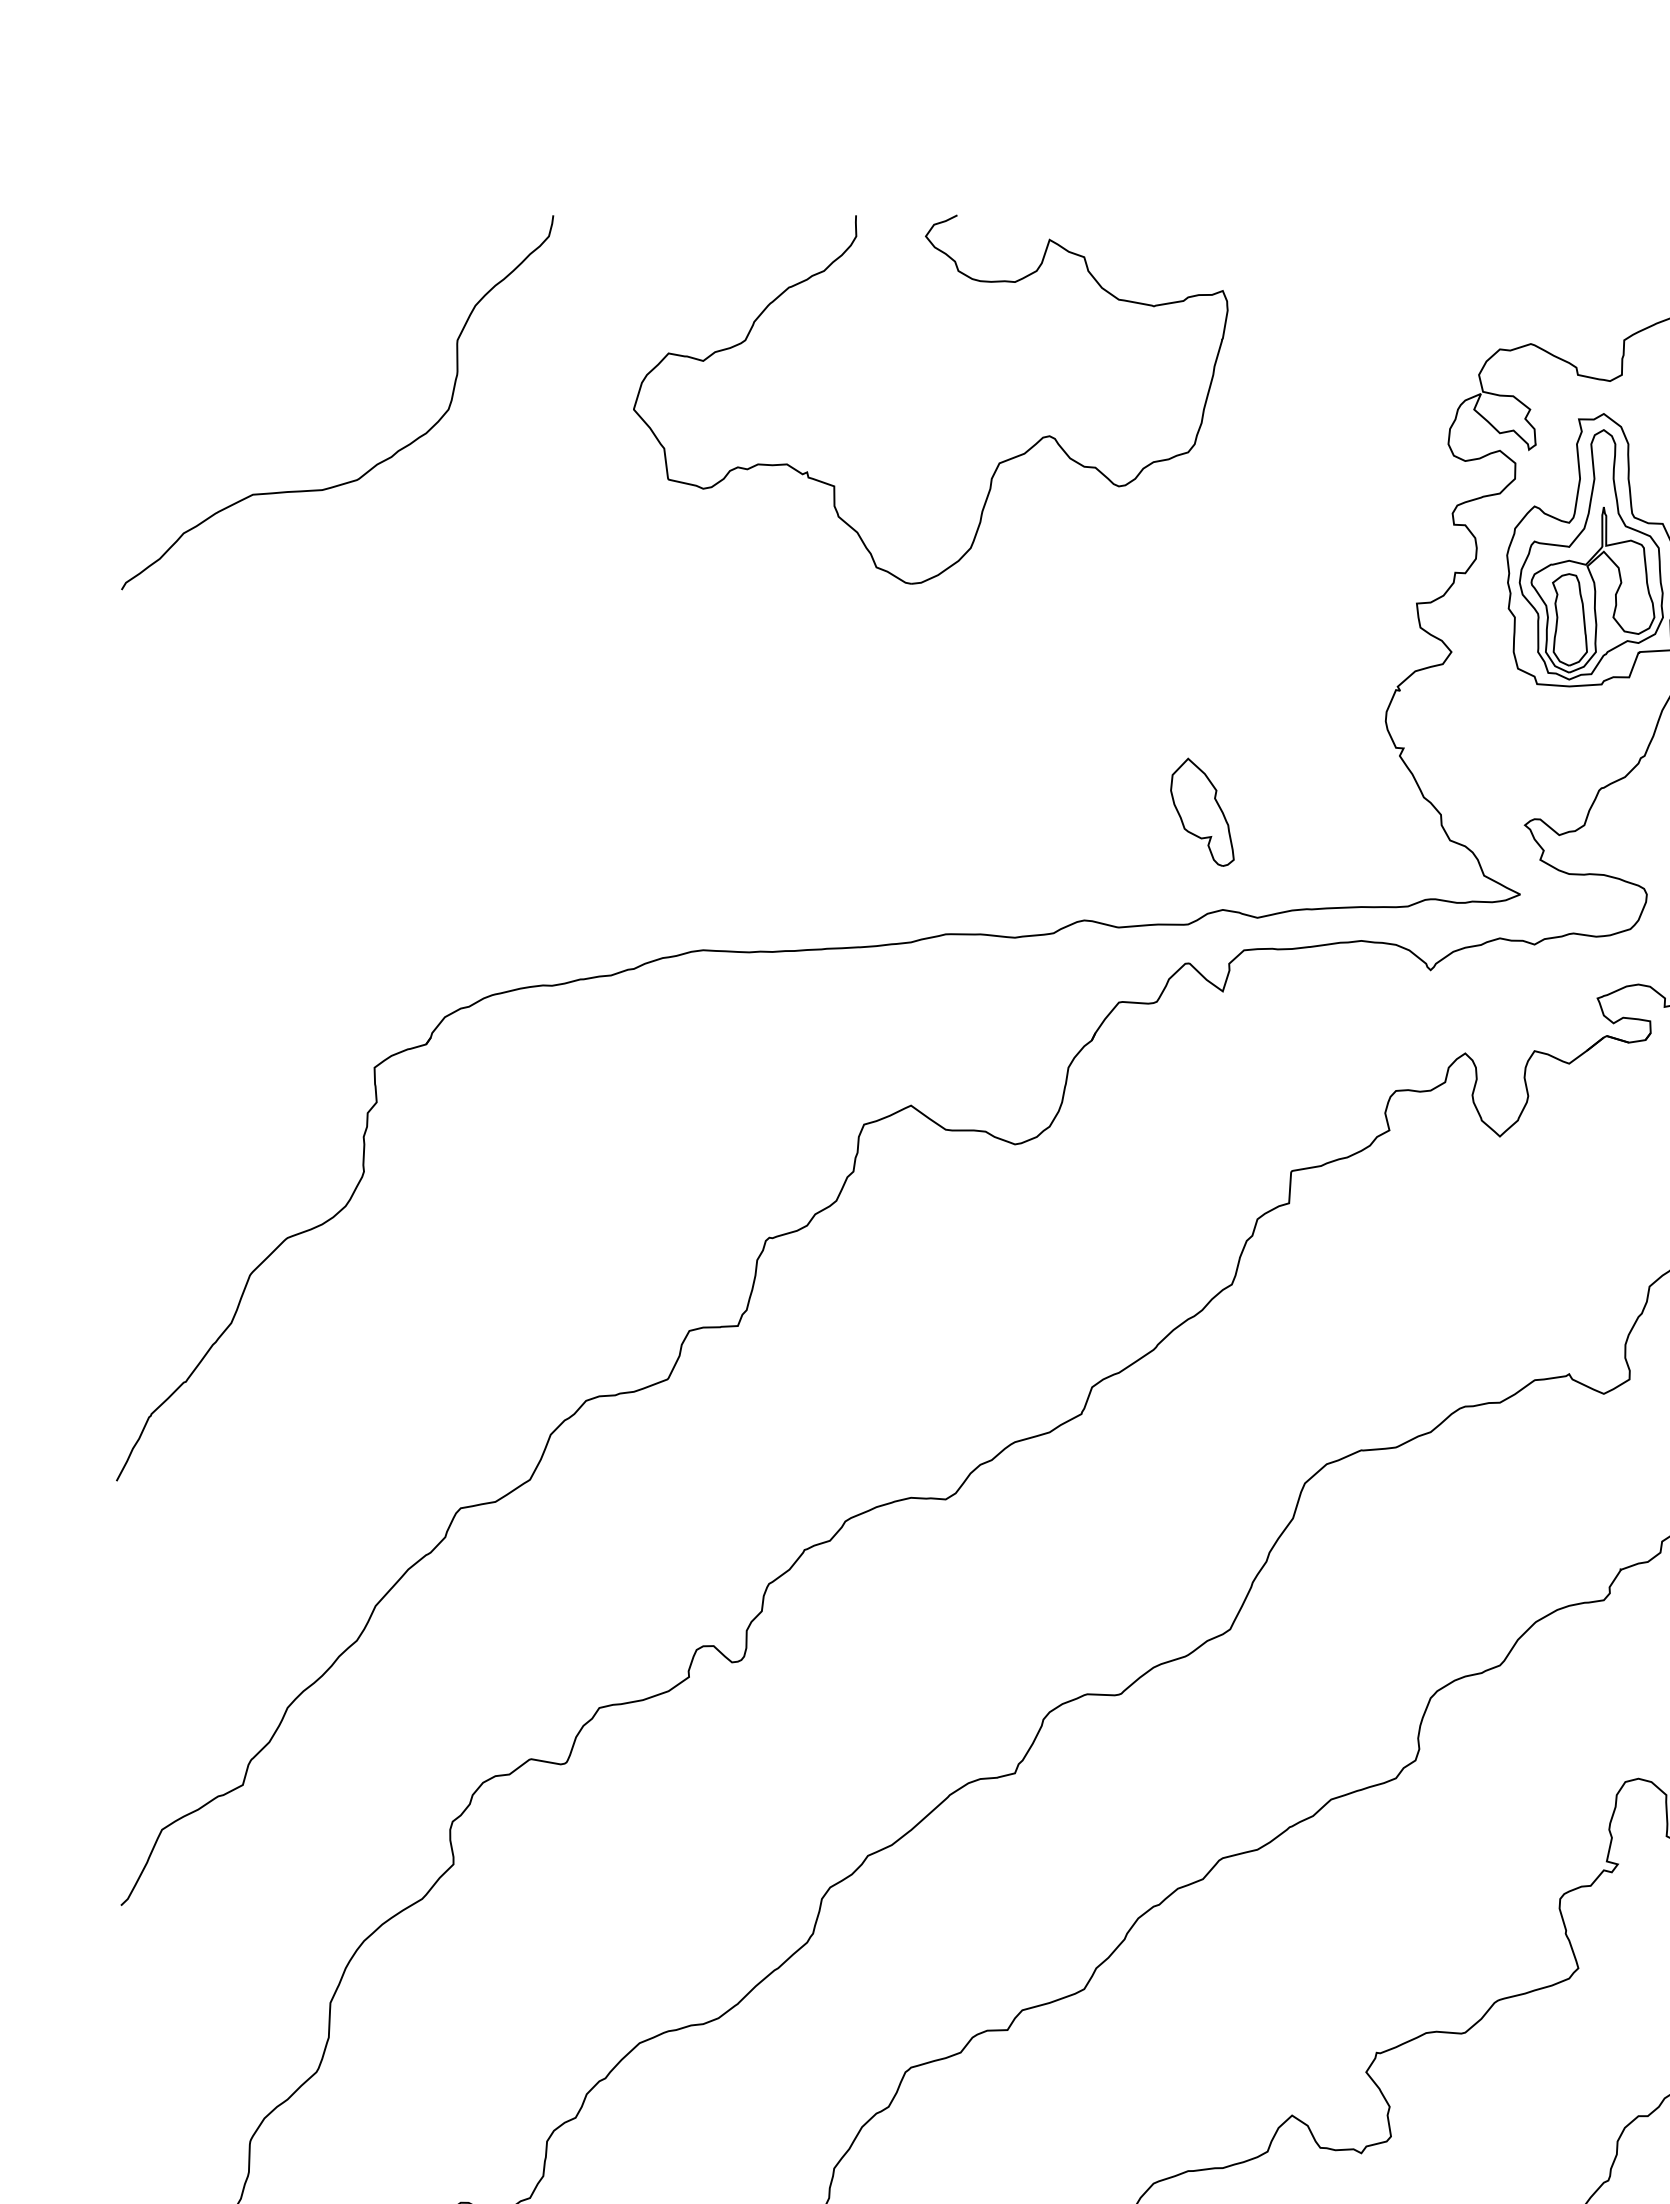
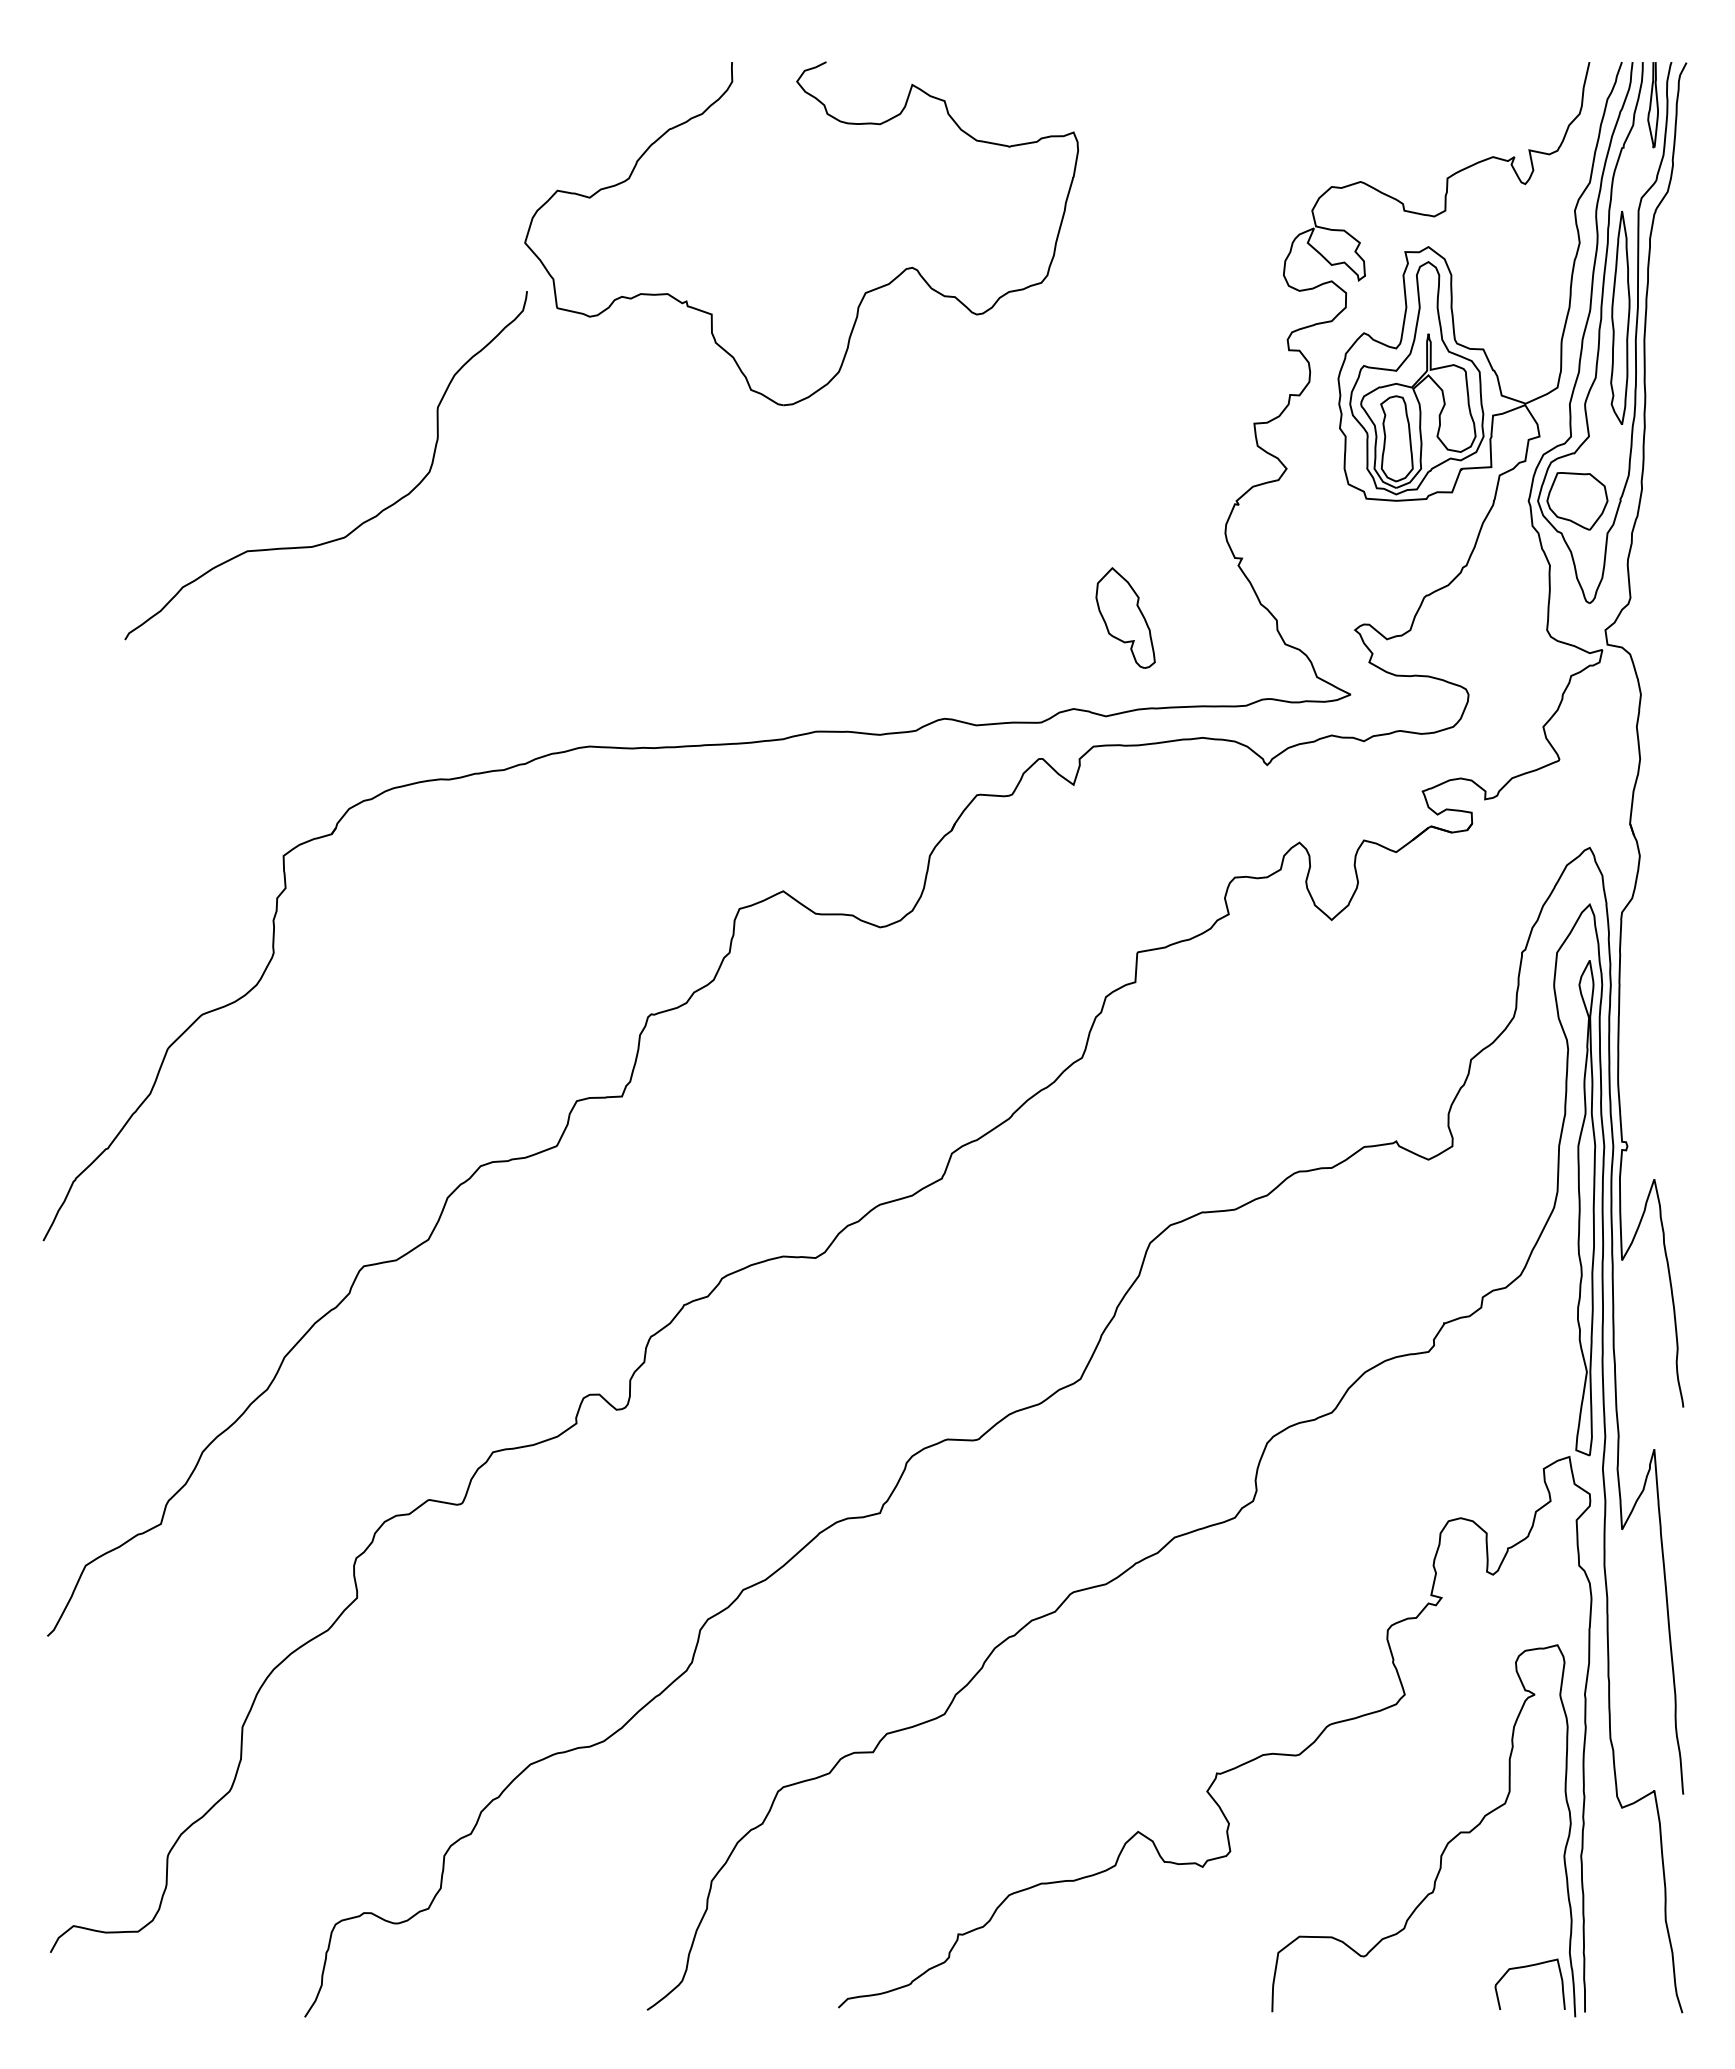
curve: (377, 462) -> (363, 521), moved
part: (1202, 811) -> (1125, 617), moved

